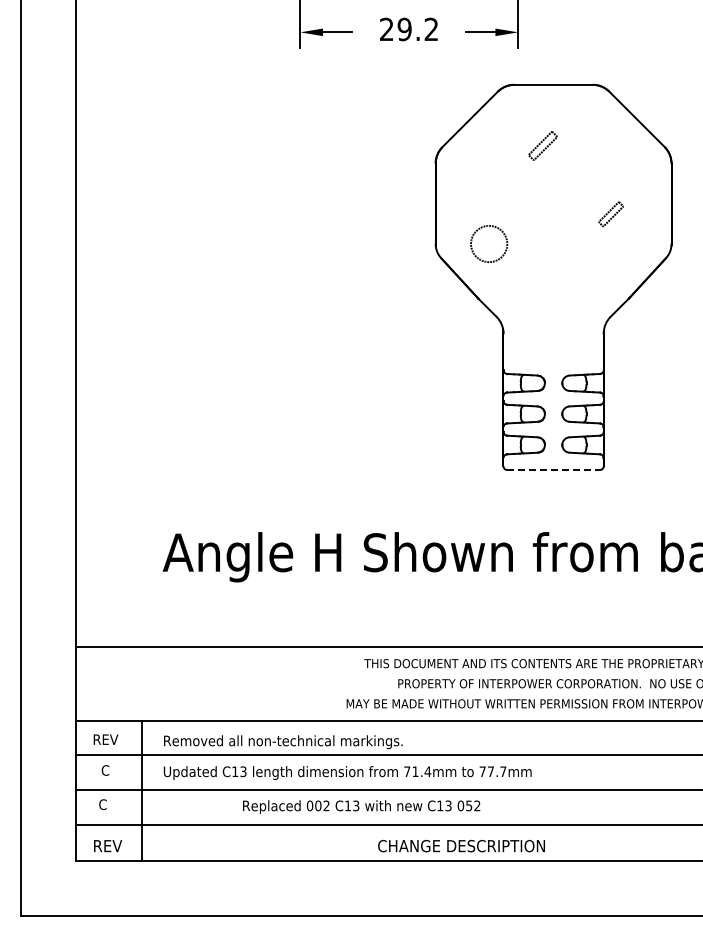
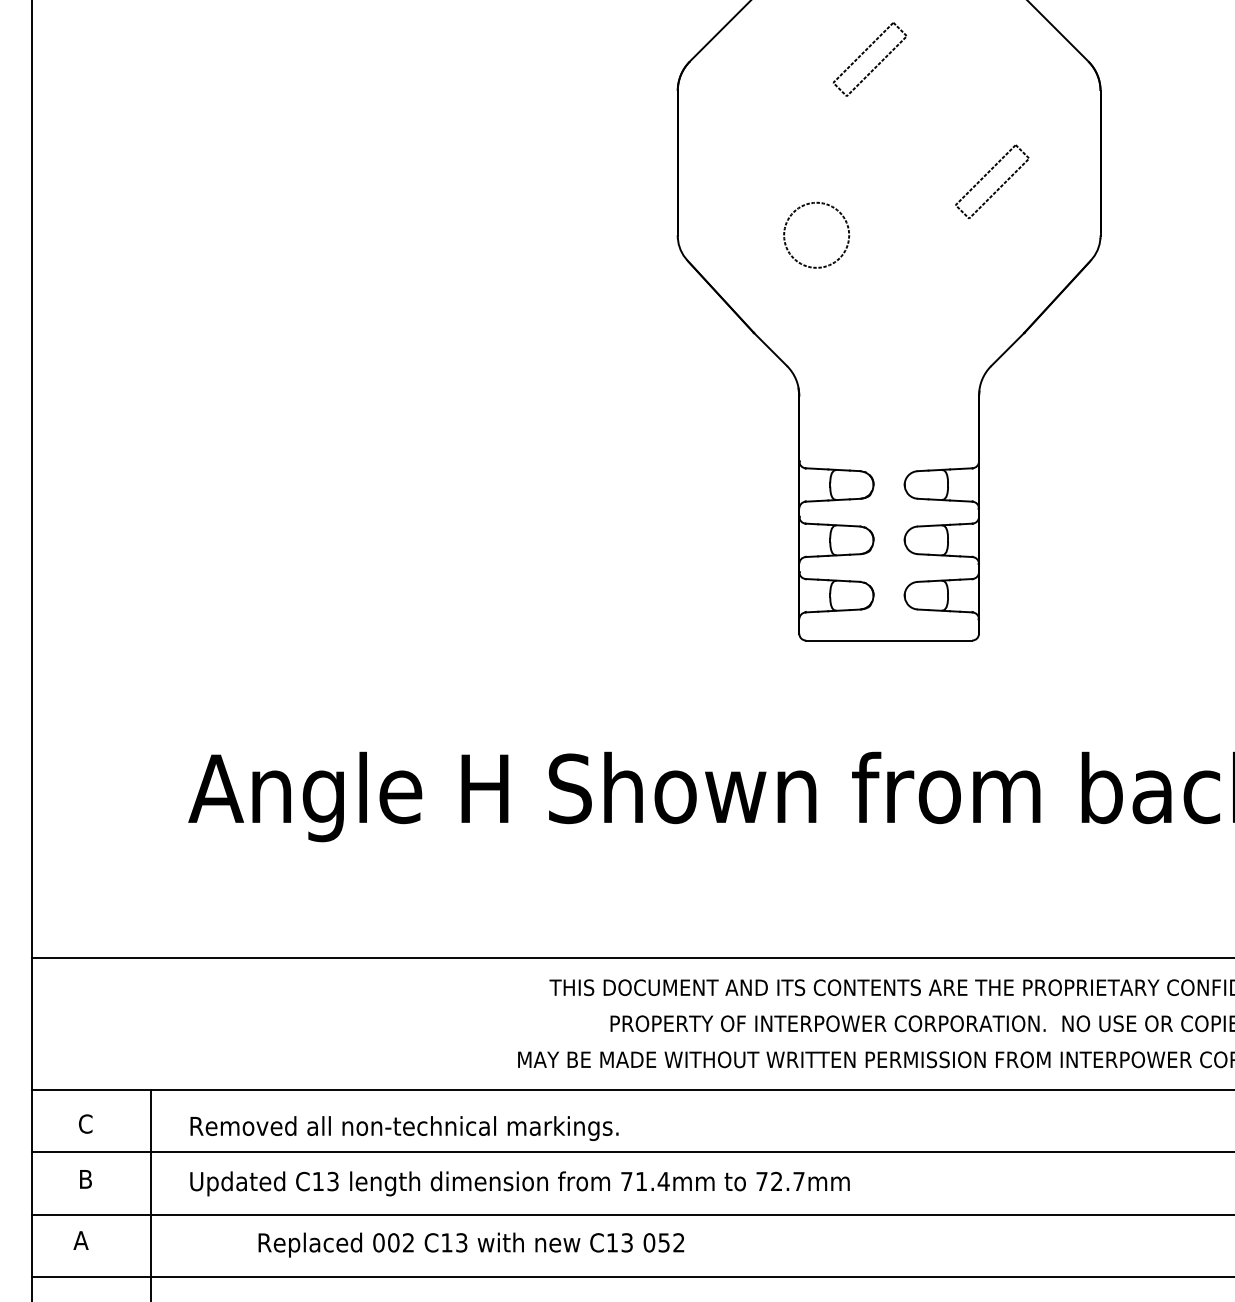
part: (542, 145) -> (869, 58), size x1.43
part: (610, 214) -> (991, 182), size x1.67
circle: (489, 243) -> (817, 234), moved
line: (554, 470) -> (890, 641), dashed -> solid
text: (105, 739) -> (85, 1123), REV -> C
text: (105, 770) -> (85, 1179), C -> B
text: (490, 771) -> (775, 1181), 77.7mm -> 72.7mm
text: (102, 804) -> (80, 1240), C -> A
text: (361, 807) -> (471, 1245), moved

